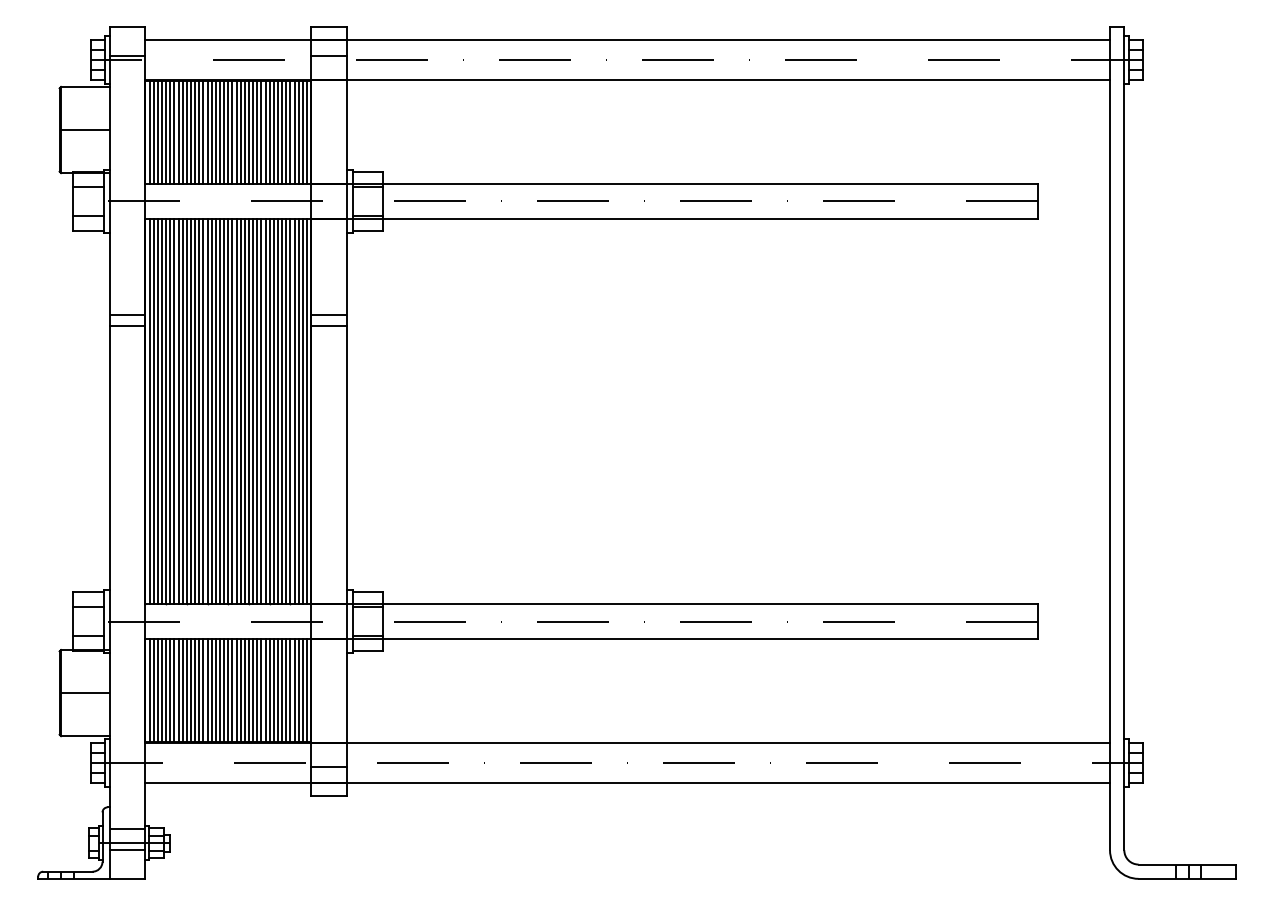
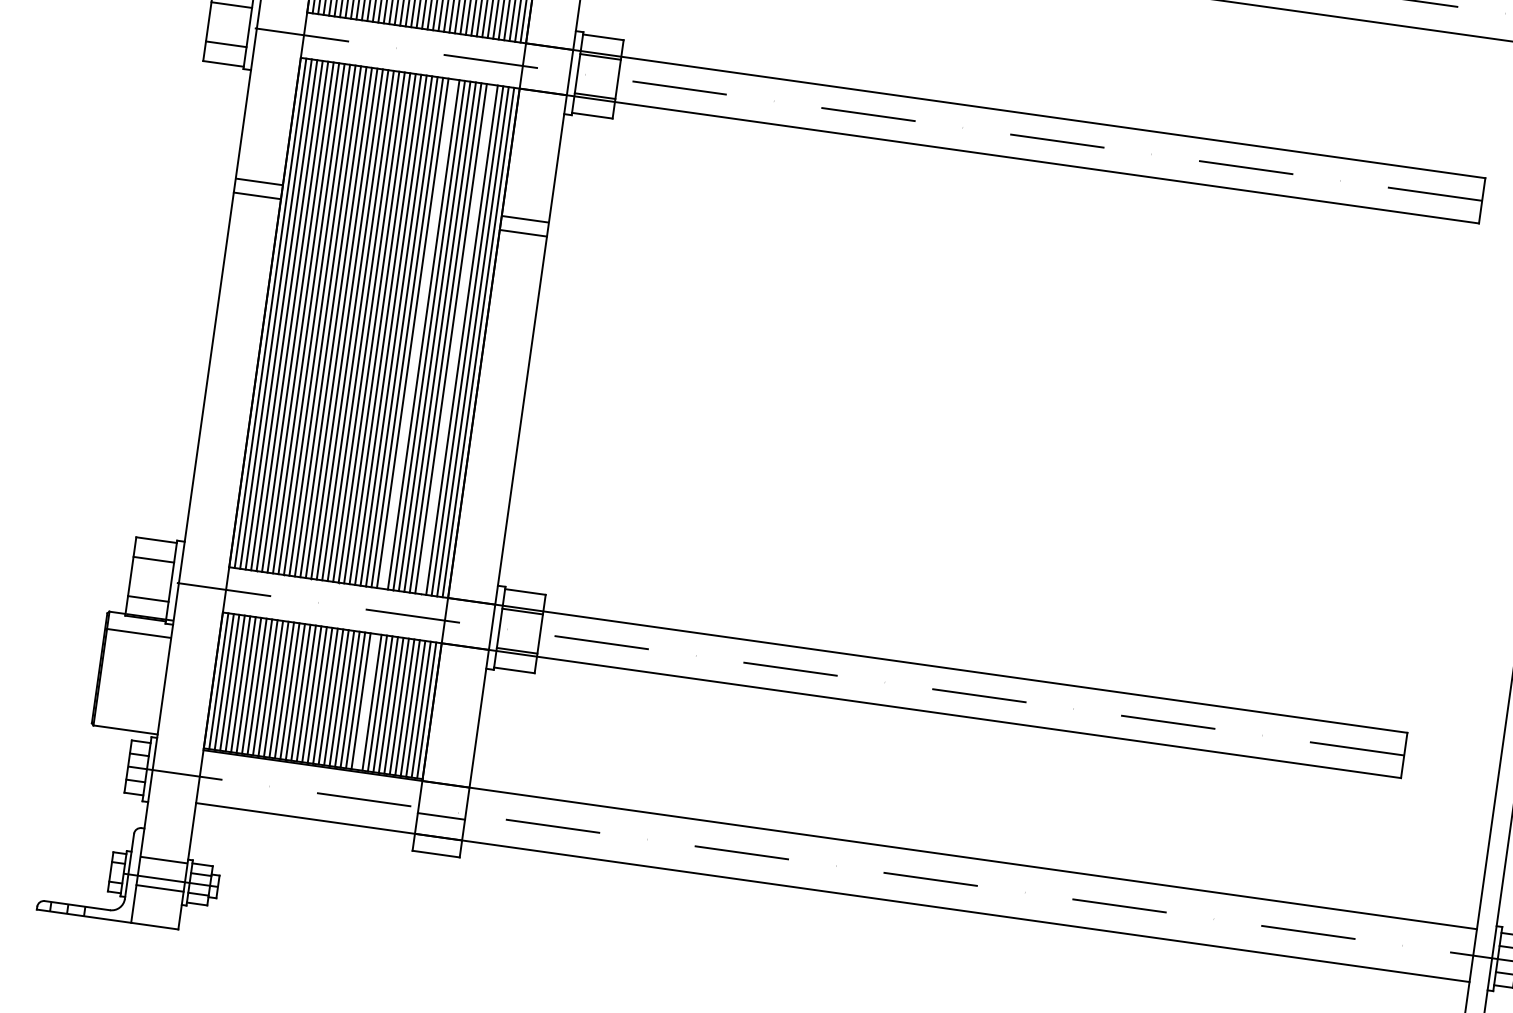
line: (261, 411) -> (418, 334), removed
line: (290, 411) -> (456, 339), removed
line: (261, 689) -> (366, 701), removed
line: (84, 693) -> (137, 633), moved

